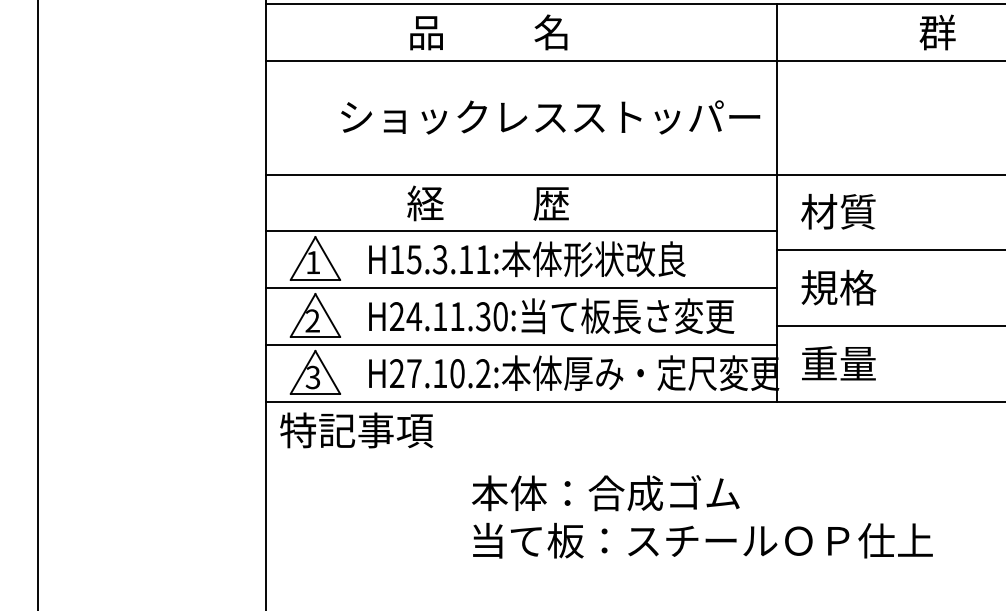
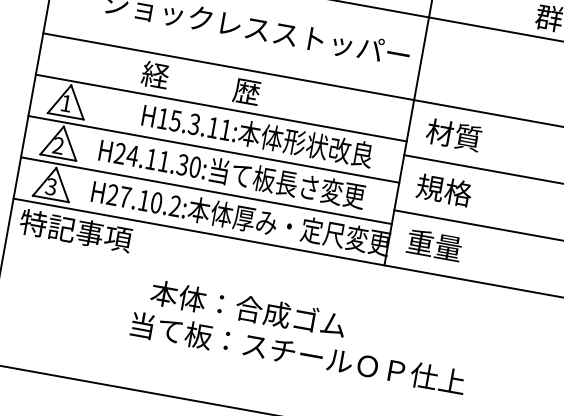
text: (527, 259) -> (257, 135), moved
text: (702, 540) -> (297, 353), moved

